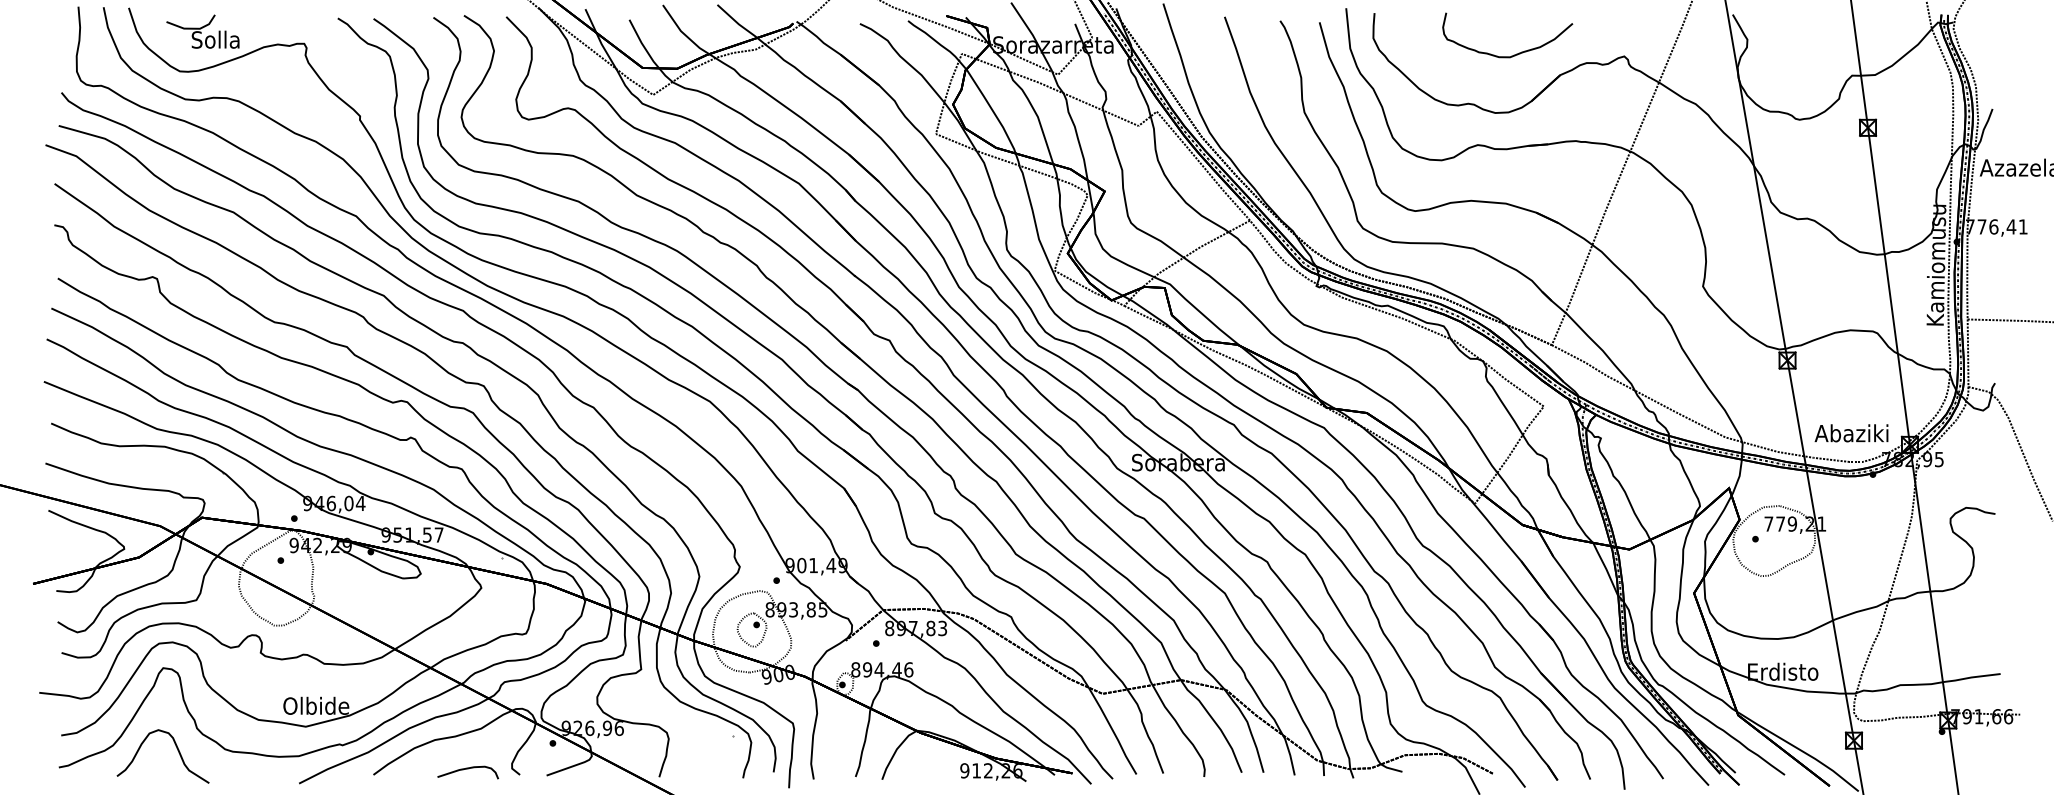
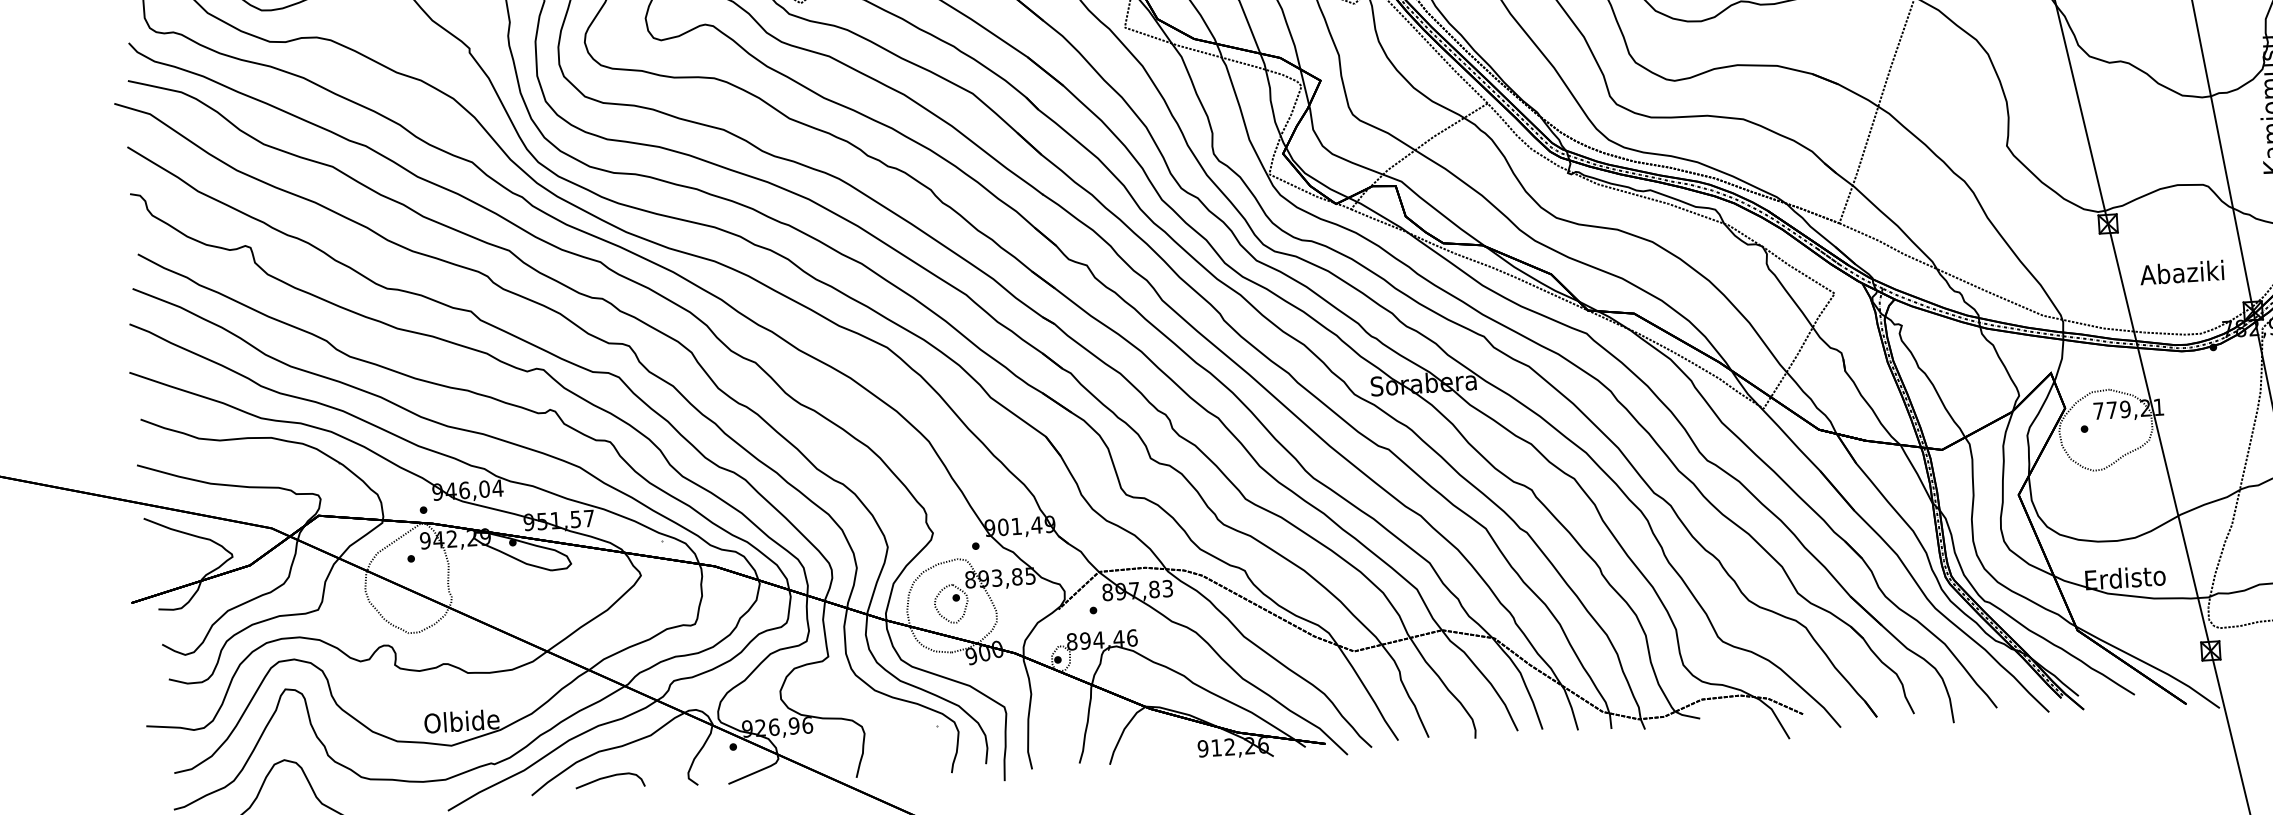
text: (1851, 433) -> (2181, 272), moved
curve: (467, 769) -> (609, 777), moved

